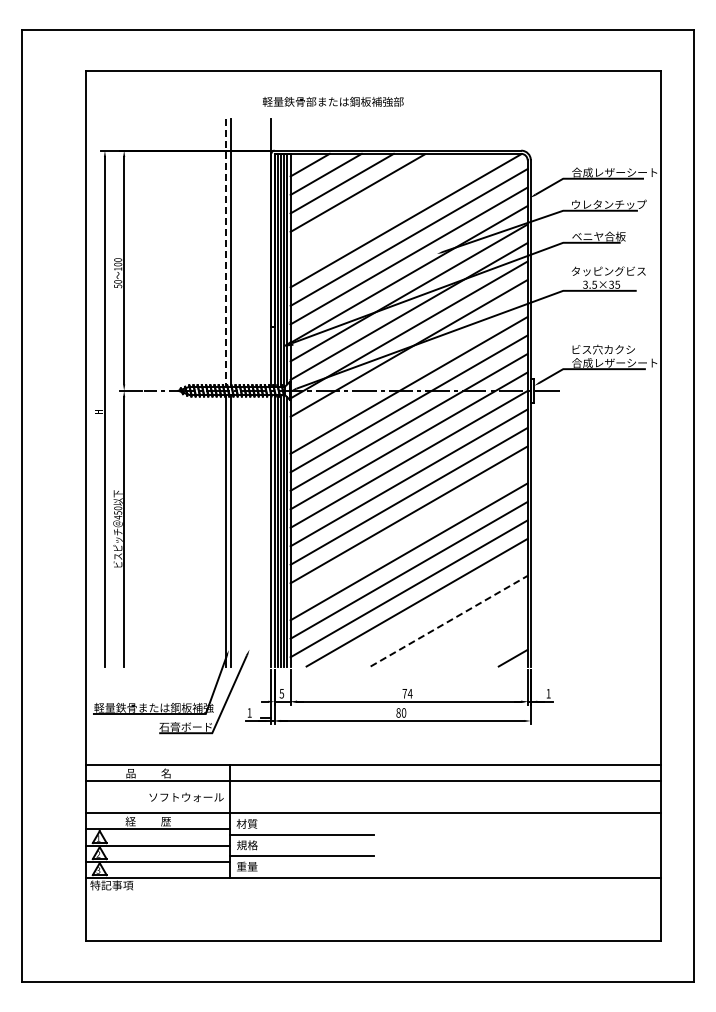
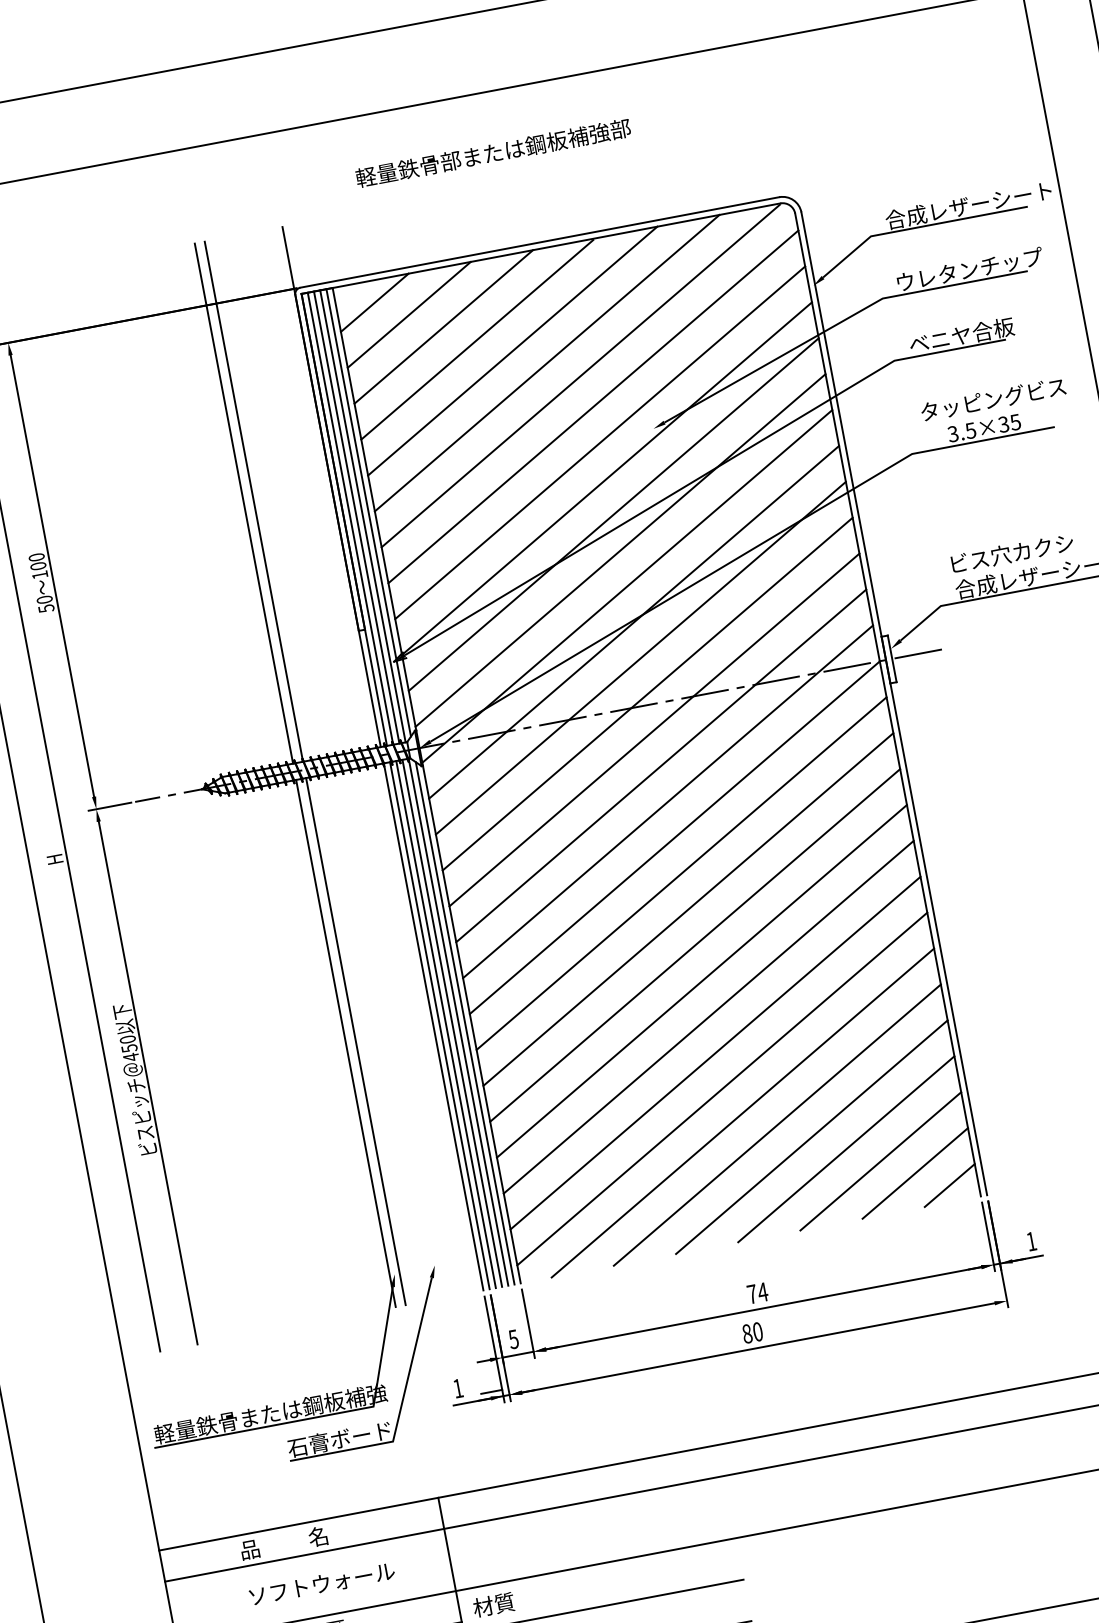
text: (332, 101) -> (491, 152), moved
line: (373, 201) -> (511, 350), added
line: (389, 210) -> (545, 361), added
line: (226, 252) -> (244, 503), dashed -> solid
line: (408, 366) -> (639, 657), added
line: (408, 532) -> (700, 979), added
line: (432, 611) -> (775, 1124), added
line: (449, 621) -> (812, 1137), dashed -> solid
line: (464, 630) -> (845, 1149), added
line: (480, 639) -> (879, 1161), added
line: (496, 648) -> (913, 1172), added
text: (186, 797) -> (321, 1584), moved

